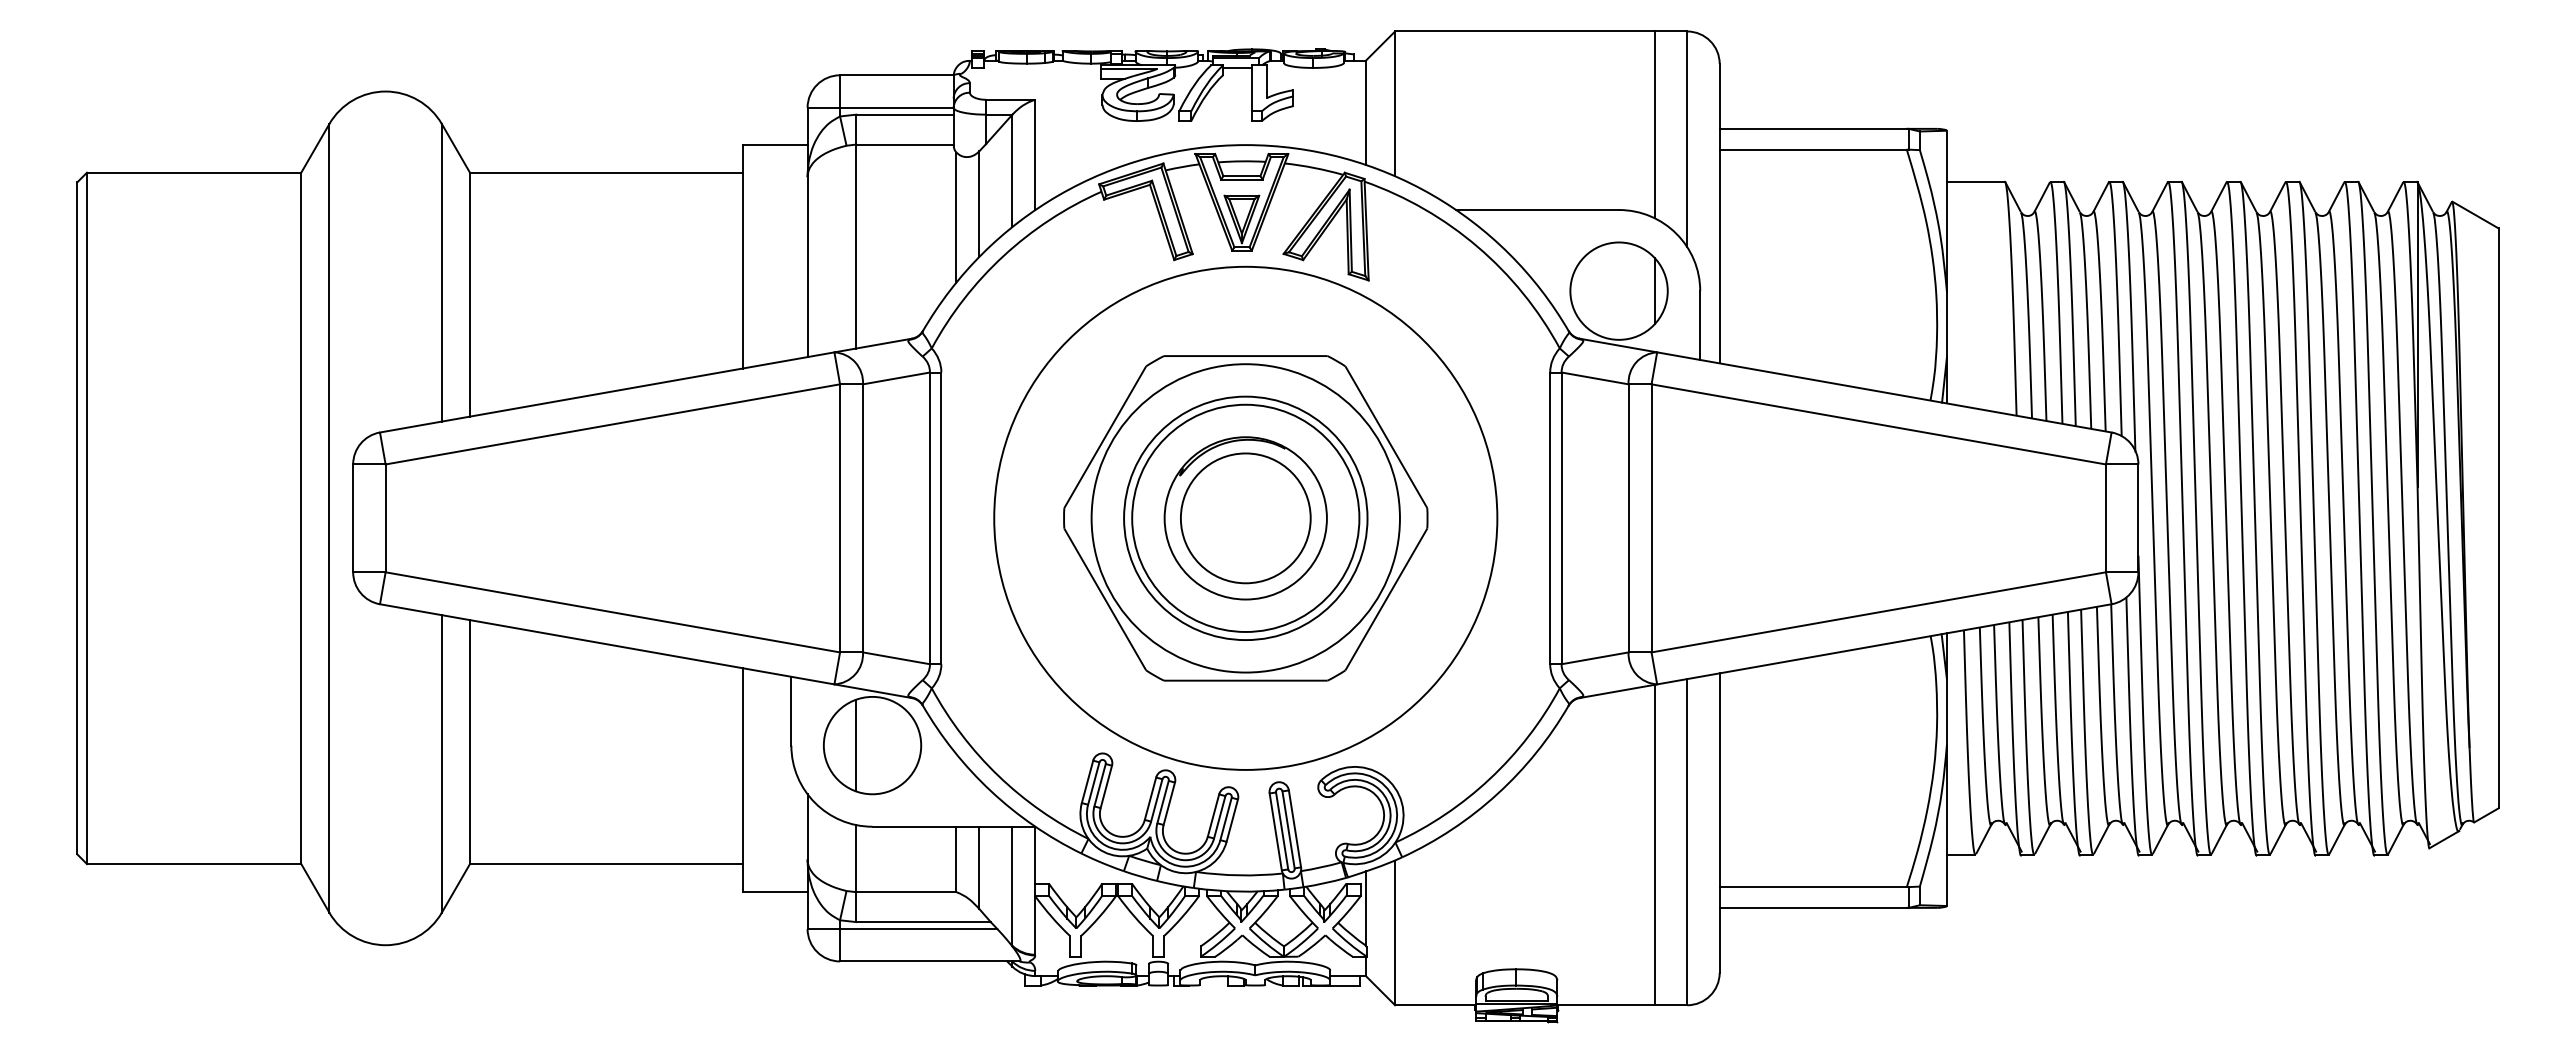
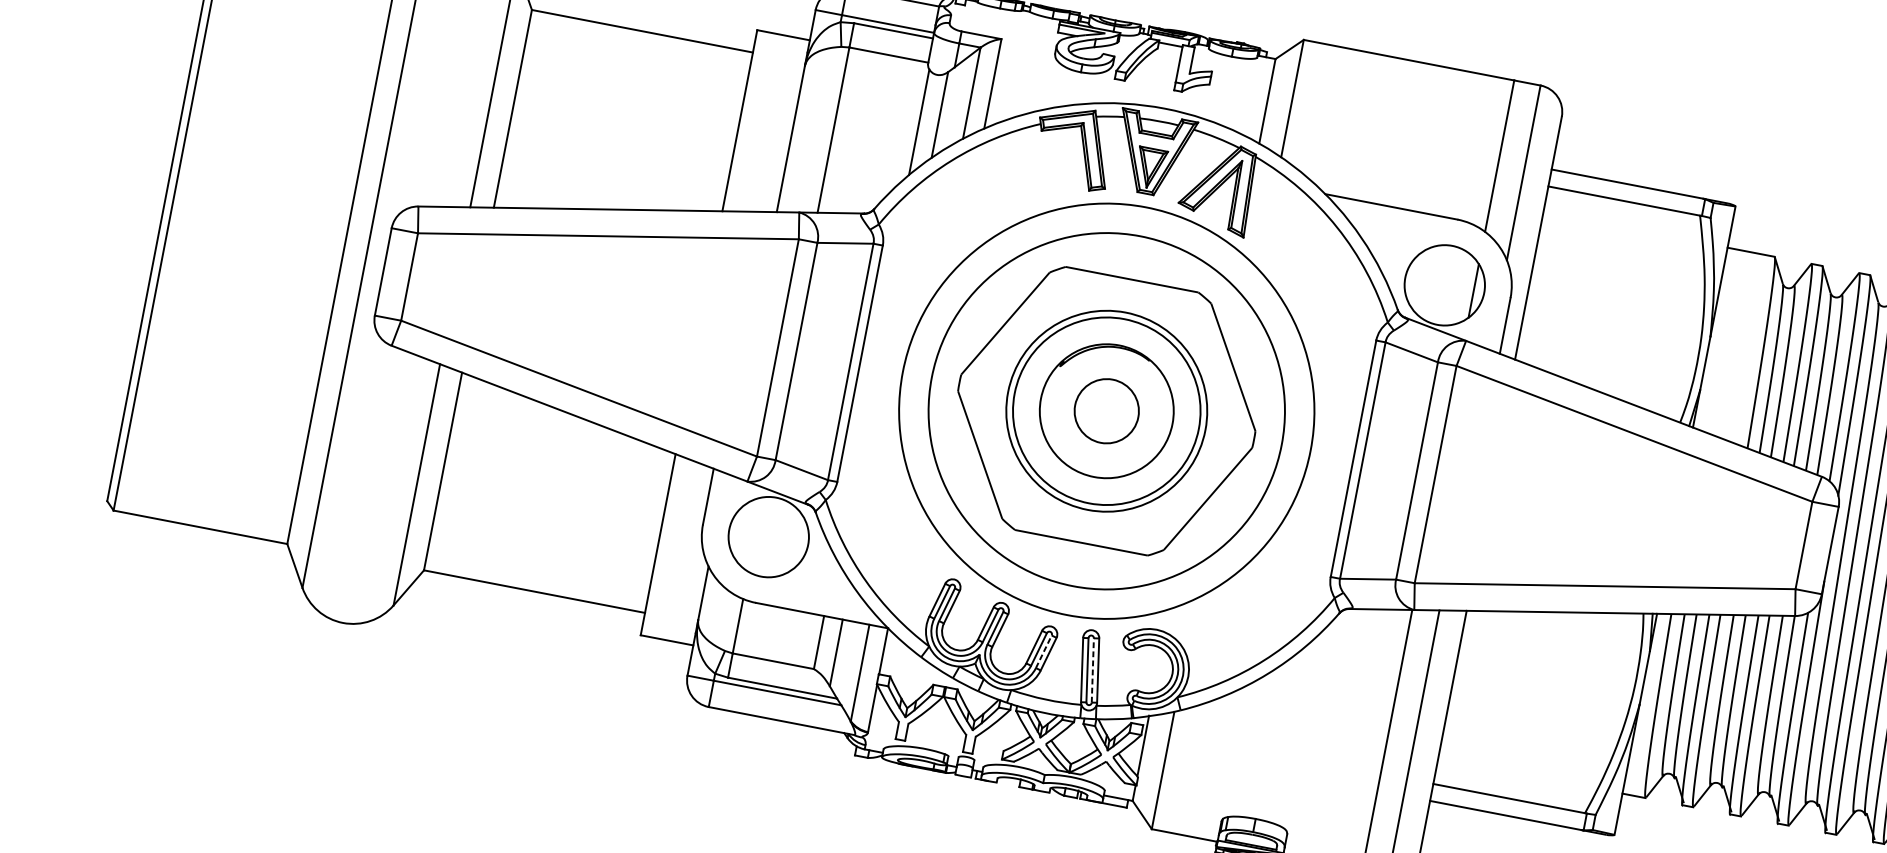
circle: (1245, 518) -> (1106, 411), size x0.6
circle: (1245, 518) -> (1106, 411), size x1.4
line: (856, 745) -> (755, 534), removed
line: (1226, 818) -> (1044, 651), solid -> dashed
line: (1288, 829) -> (1092, 670), solid -> dashed

